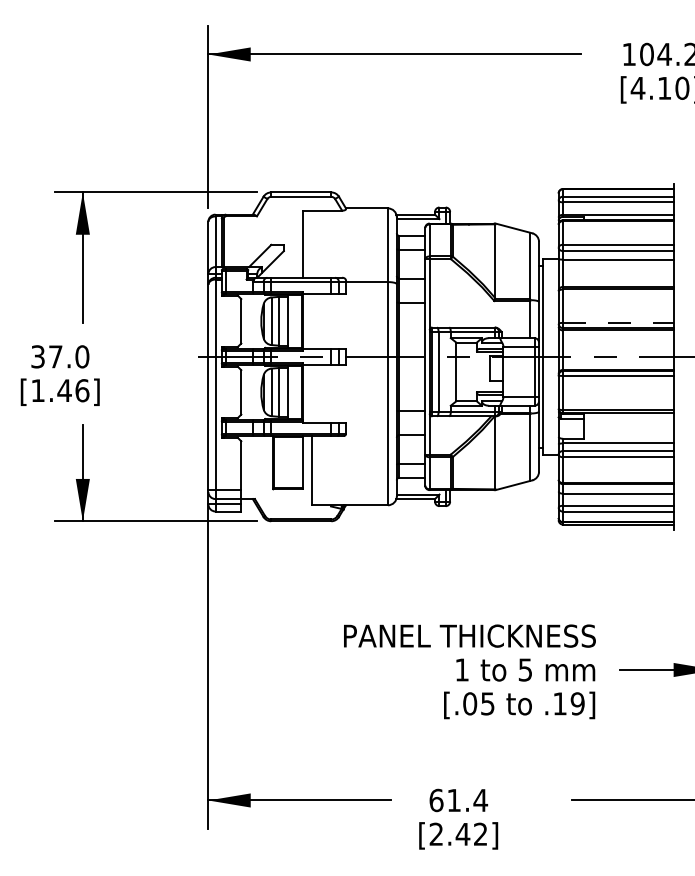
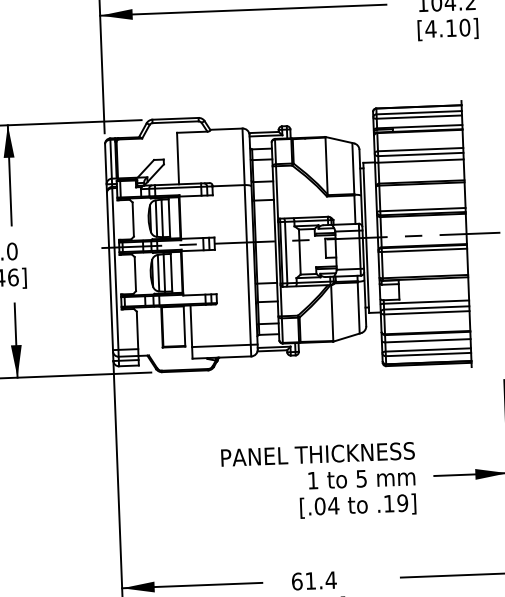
line: (618, 322) -> (422, 209), dashed -> solid
line: (353, 490) -> (224, 346), added
text: (487, 703) -> (333, 505), [.05 -> [.04

